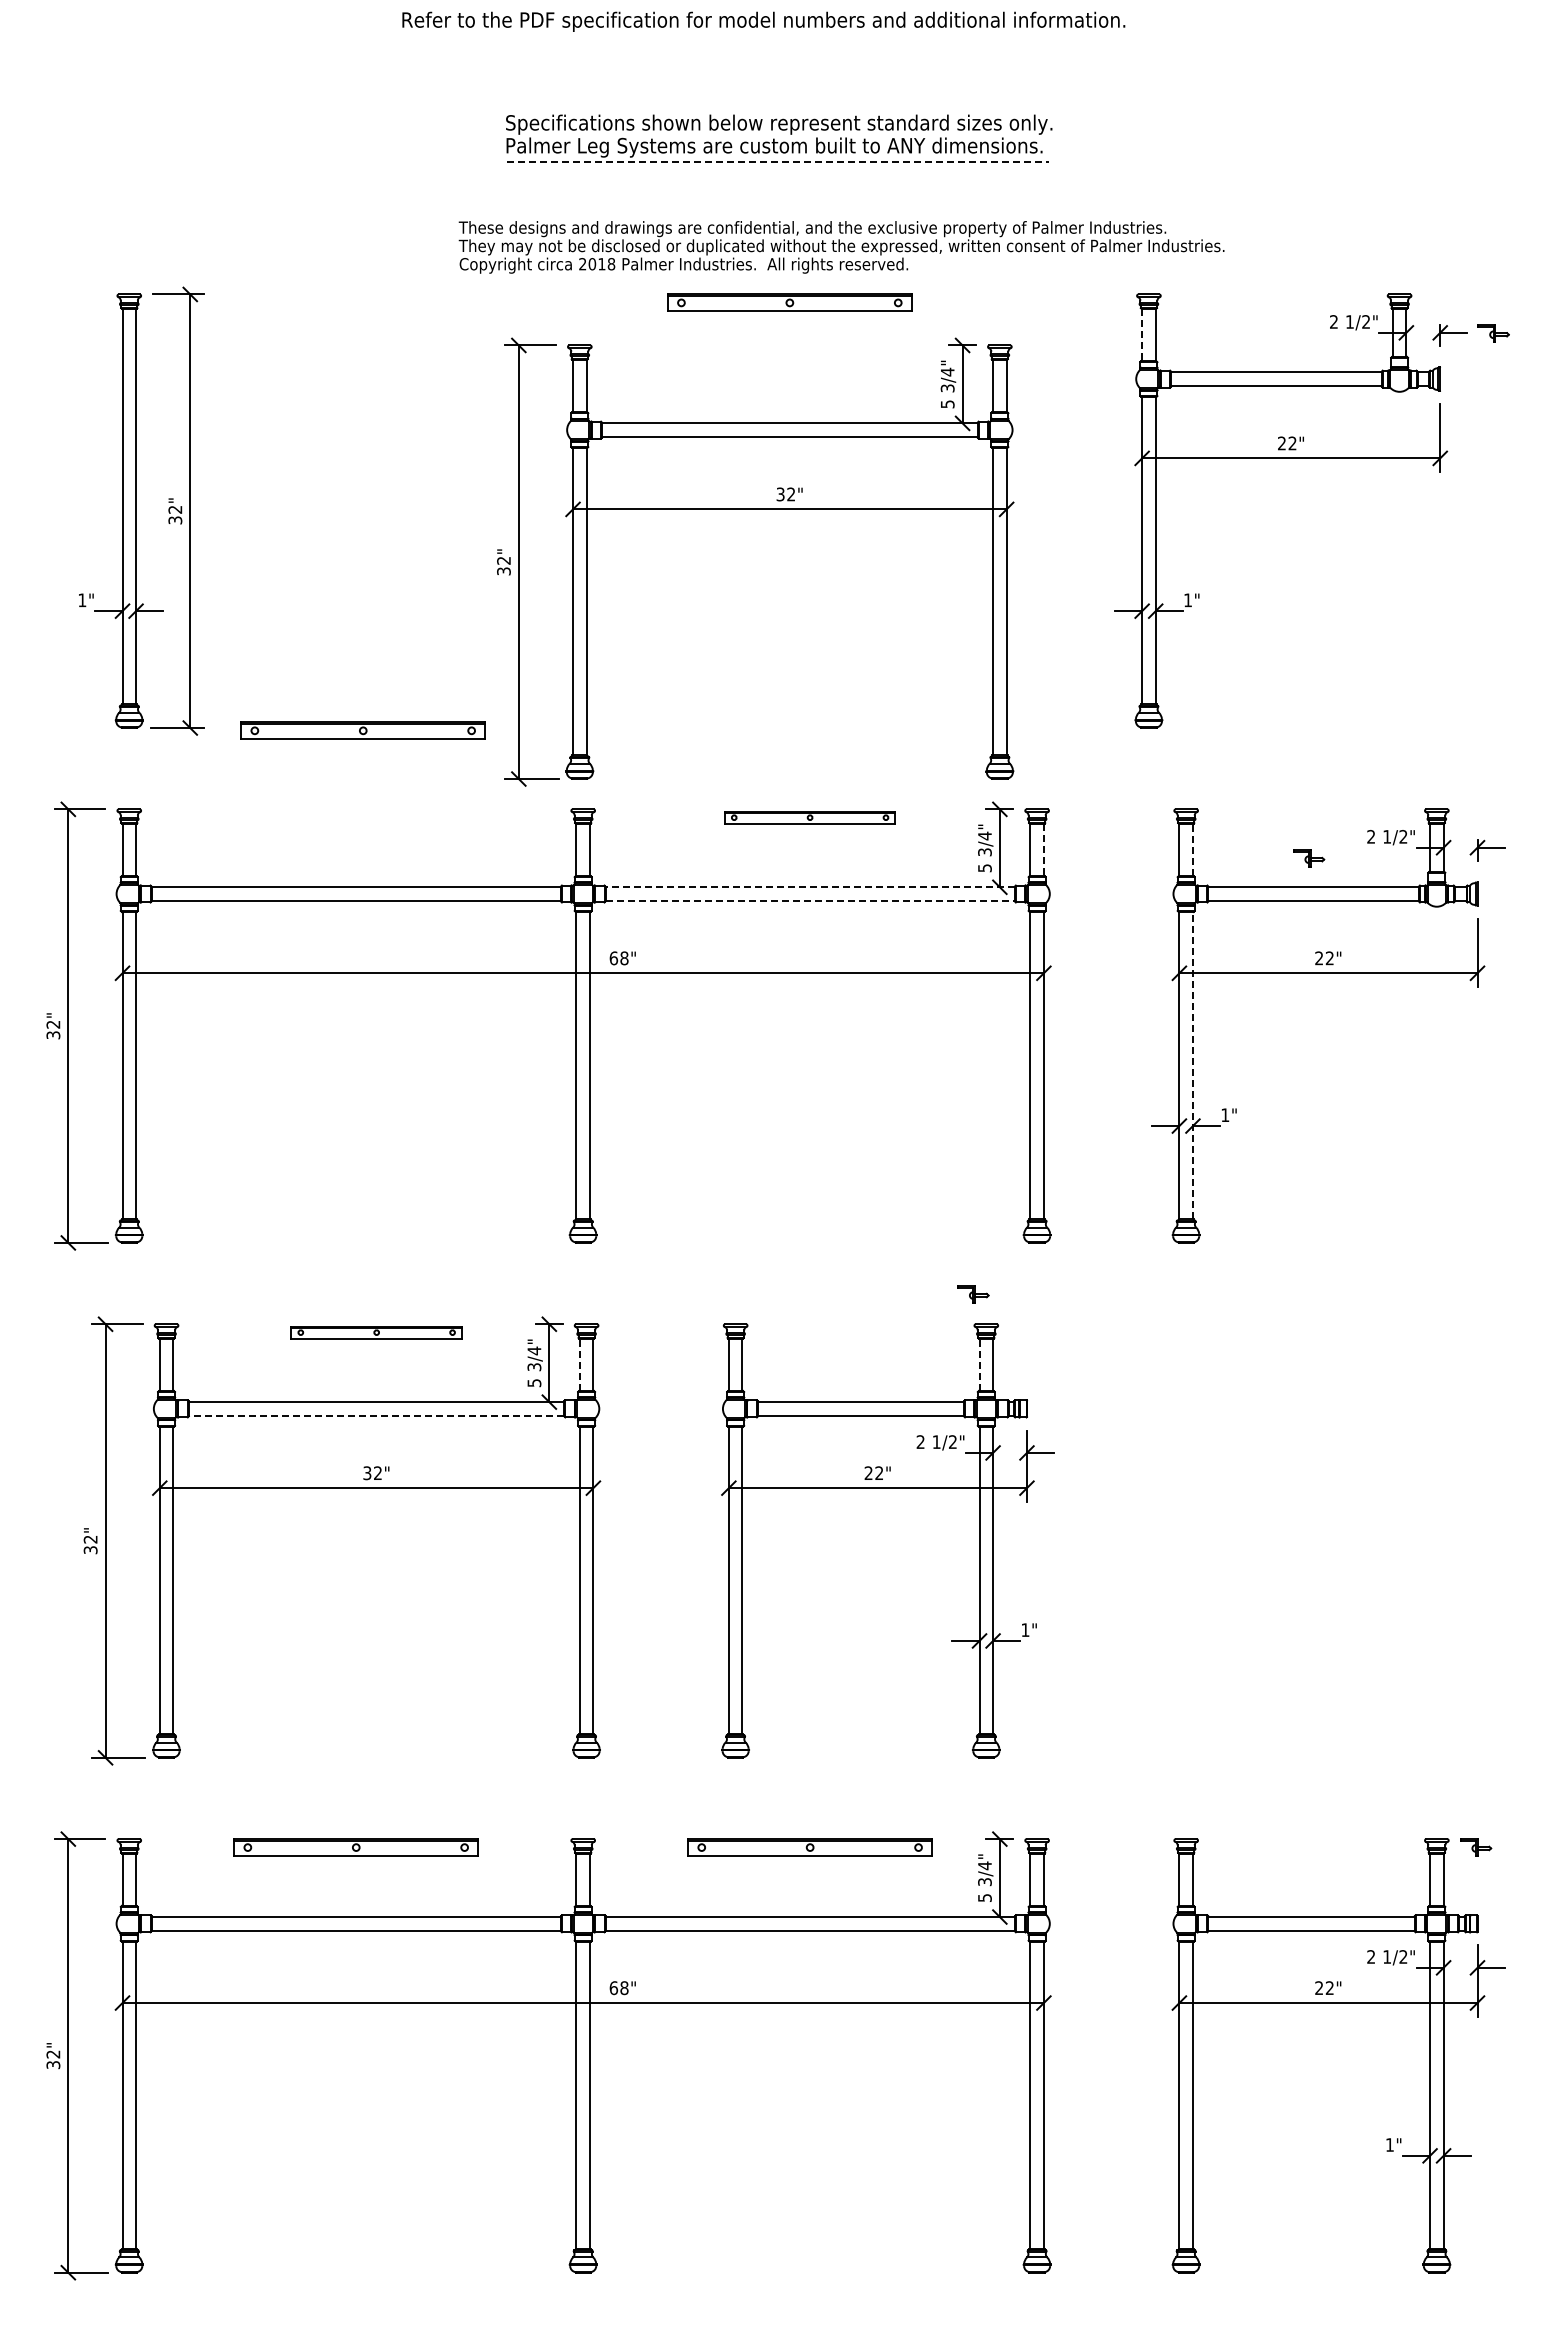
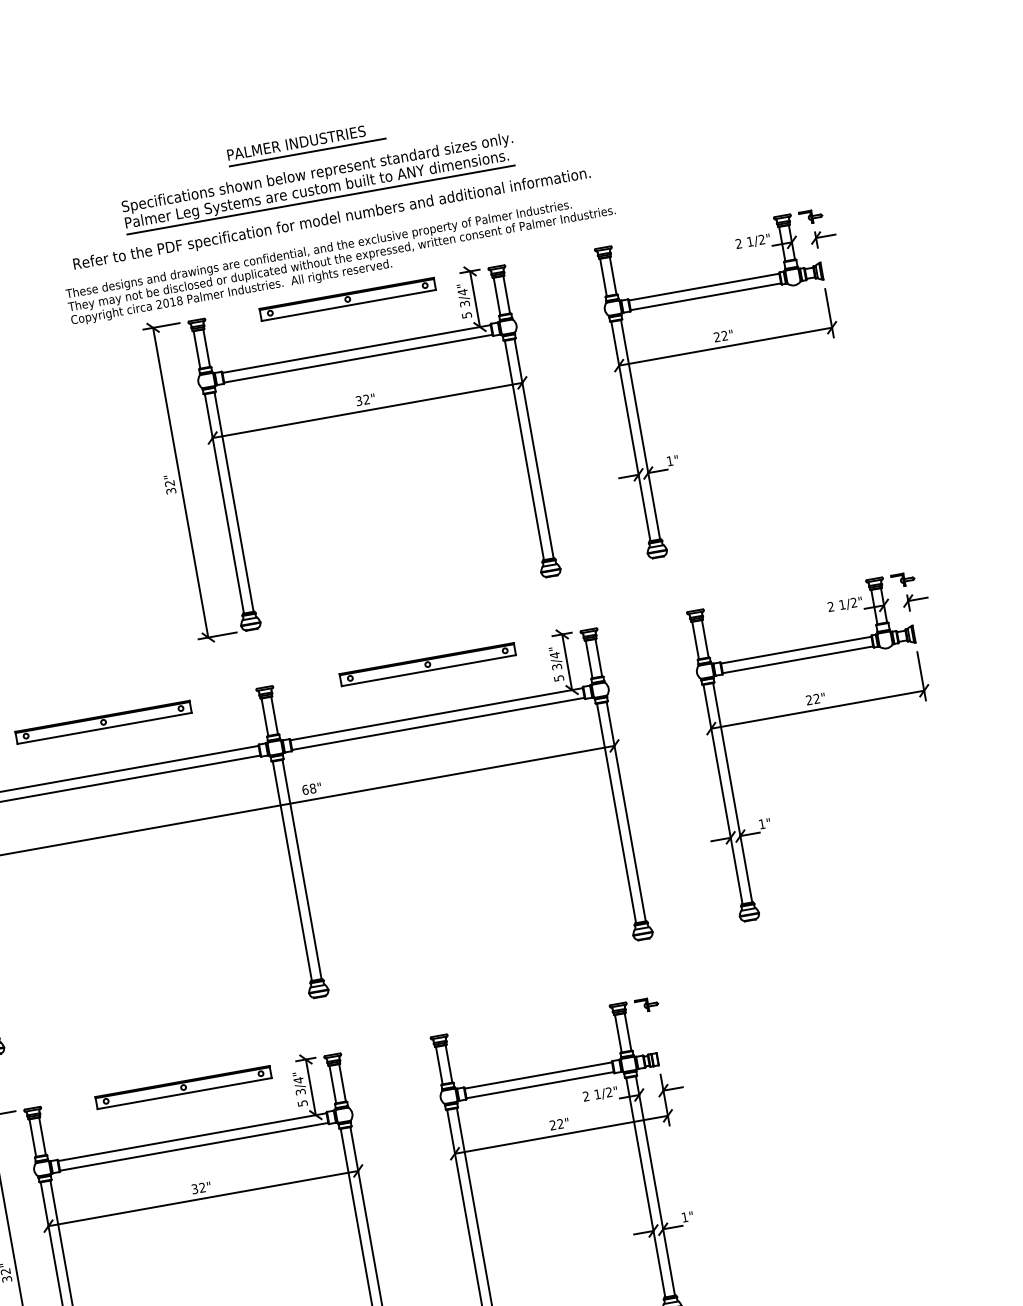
text: (763, 21) -> (331, 219), moved
part: (770, 82) -> (305, 144), added
line: (778, 161) -> (321, 199), dashed -> solid
text: (841, 247) -> (341, 259), moved
part: (1493, 333) -> (811, 216), moved
line: (1142, 335) -> (603, 277), dashed -> solid
part: (755, 509) -> (343, 414), moved
part: (362, 730) -> (103, 722), moved
part: (809, 817) -> (427, 664), size x1.43
line: (1192, 849) -> (704, 638), dashed -> solid
line: (1043, 850) -> (598, 658), dashed -> solid
part: (1309, 858) -> (903, 579), moved
line: (810, 887) -> (436, 714), dashed -> solid
line: (810, 900) -> (438, 723), dashed -> solid
line: (1192, 1064) -> (732, 792), dashed -> solid
part: (973, 1294) -> (647, 1004), moved
part: (376, 1332) -> (183, 1087), size x1.43
line: (579, 1364) -> (332, 1084), dashed -> solid
line: (979, 1364) -> (618, 1033), dashed -> solid
line: (376, 1415) -> (194, 1146), dashed -> solid

